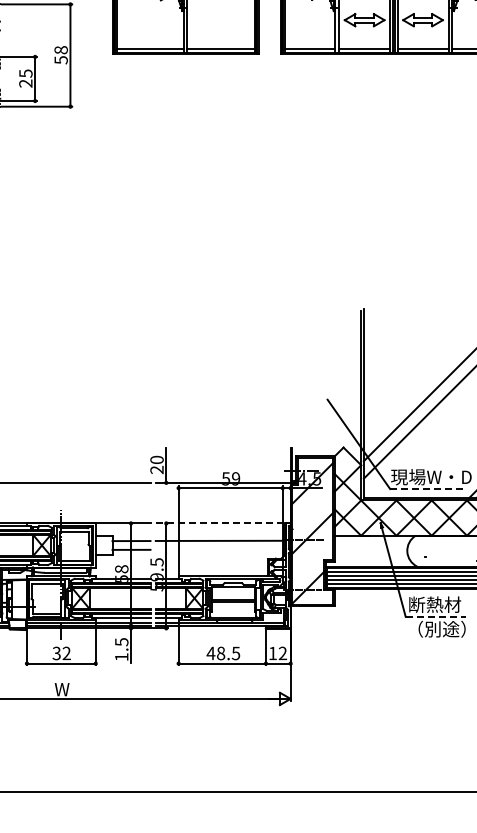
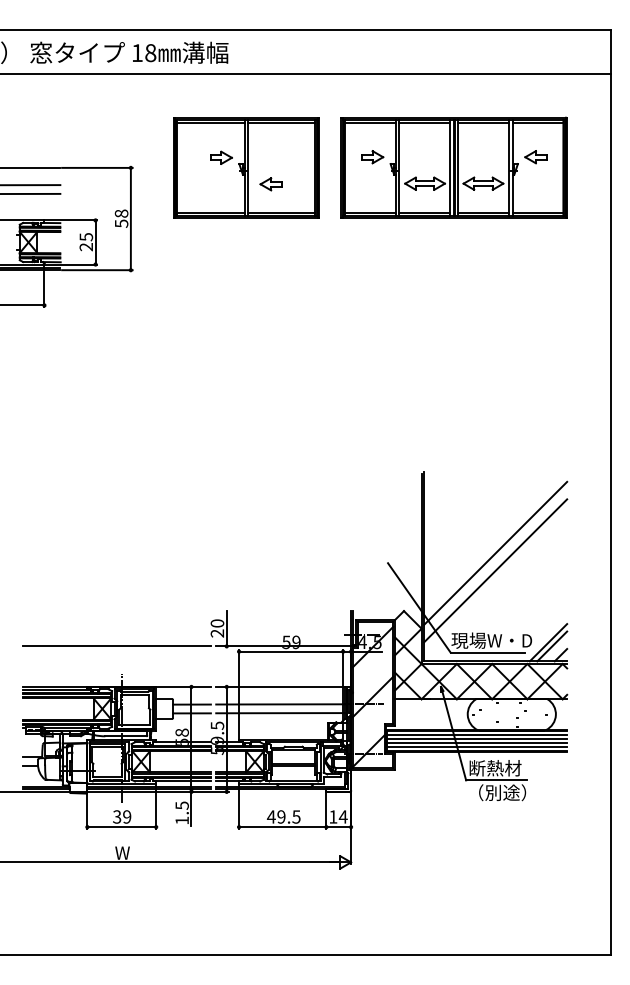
part: (210, 20) -> (270, 184), added
line: (428, 488) -> (488, 652), dashed -> solid
line: (220, 522) -> (280, 686), dashed -> solid
line: (220, 549) -> (280, 713), added
line: (436, 616) -> (496, 780), dashed -> solid
text: (221, 652) -> (281, 816), 48.5 -> 49.5
text: (282, 652) -> (342, 816), 12 -> 14
text: (67, 653) -> (127, 817), 32 -> 39

